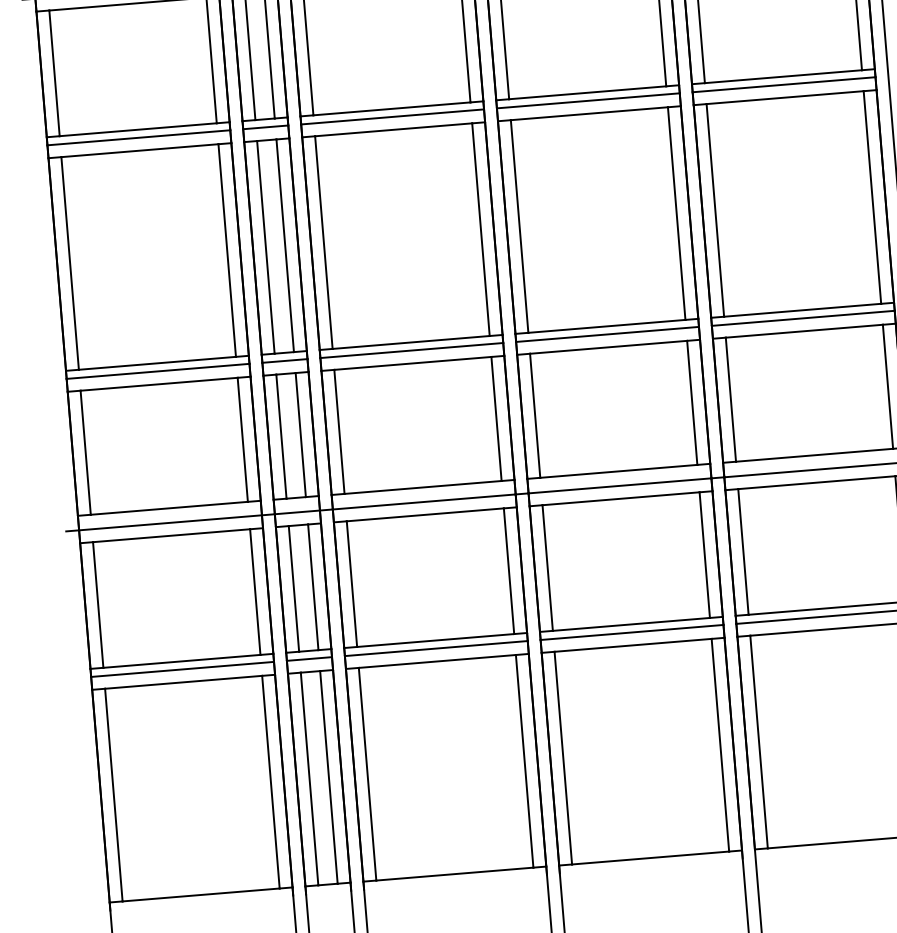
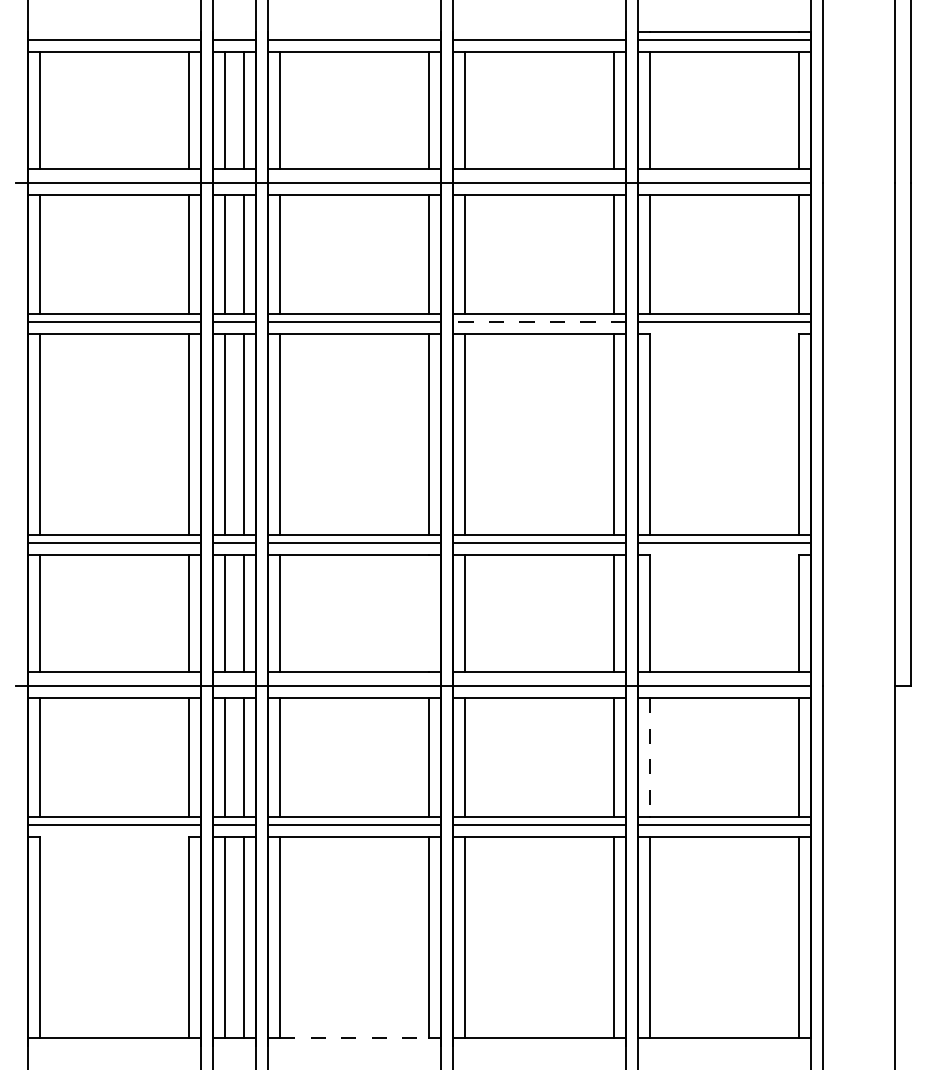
line: (784, 97) -> (724, 333), removed
line: (588, 100) -> (539, 321), solid -> dashed
line: (804, 330) -> (724, 554), removed
line: (496, 419) -> (428, 613), removed
line: (743, 553) -> (650, 758), solid -> dashed
line: (183, 682) -> (114, 836), removed
line: (454, 873) -> (354, 1037), solid -> dashed

